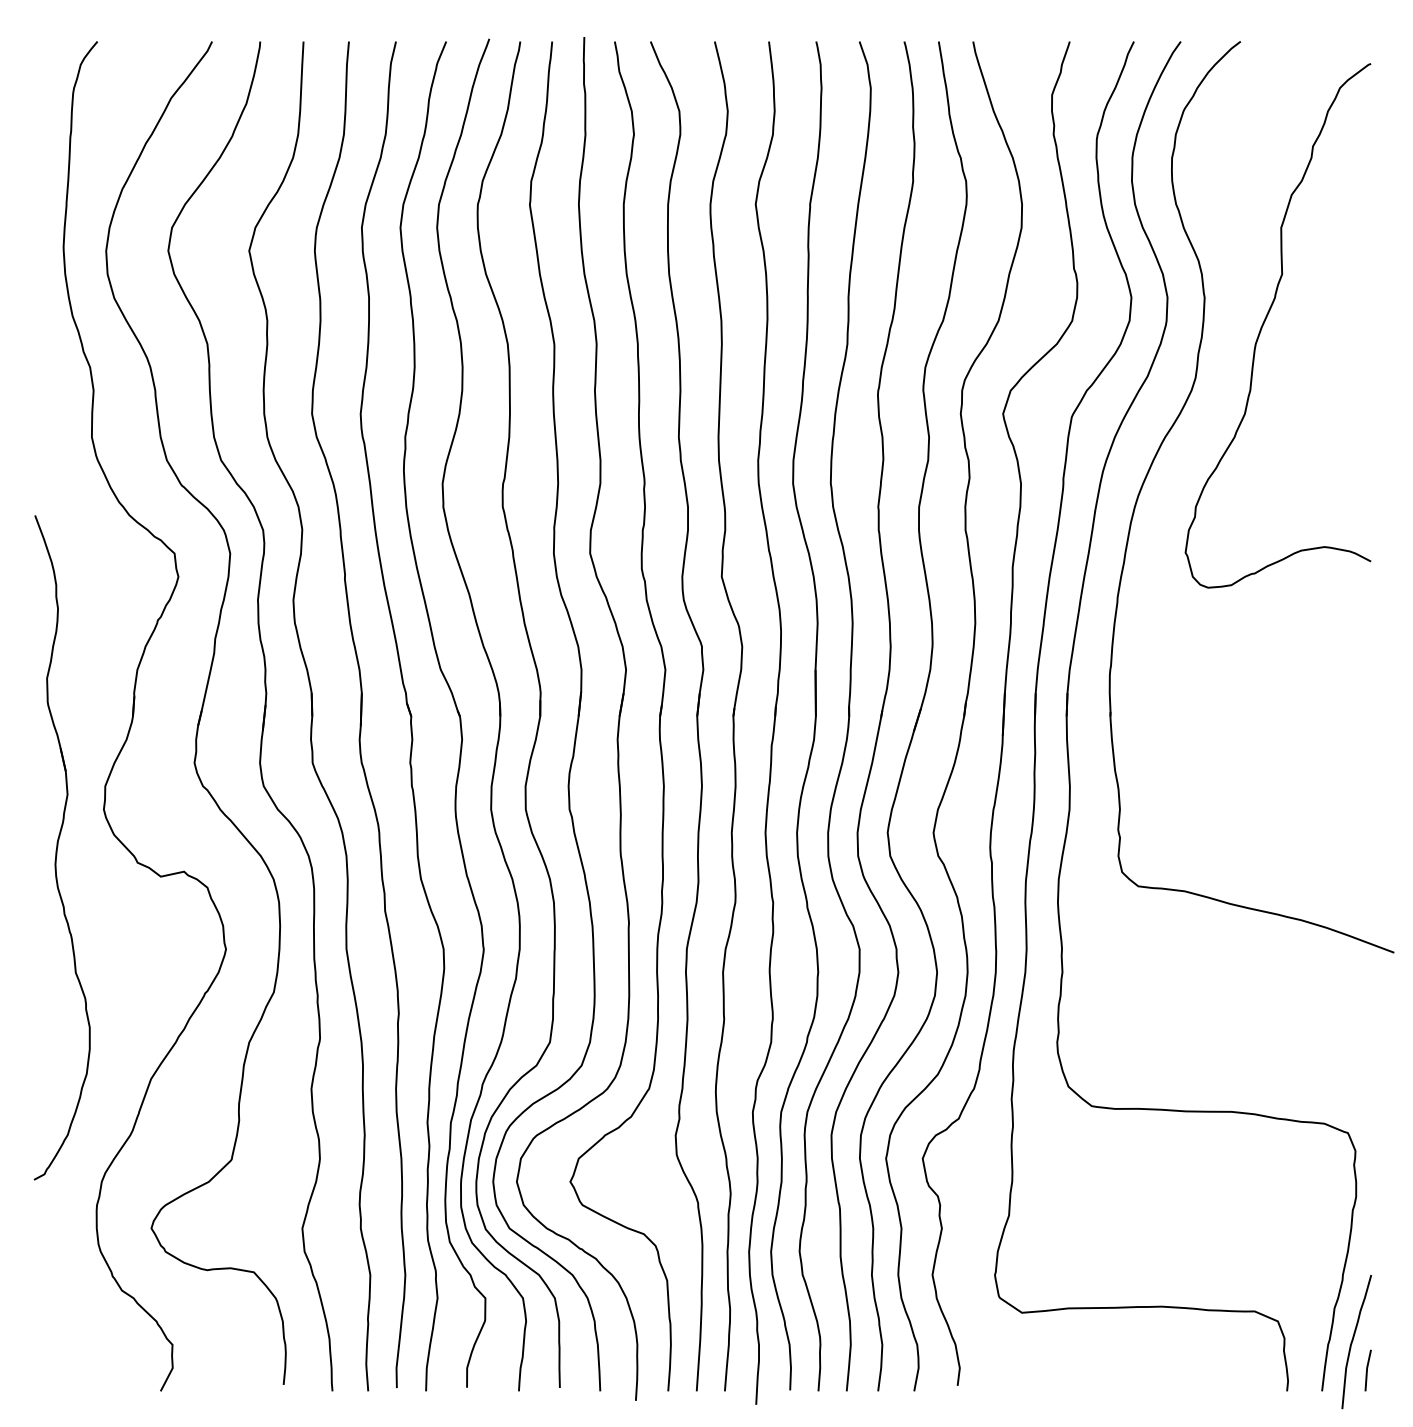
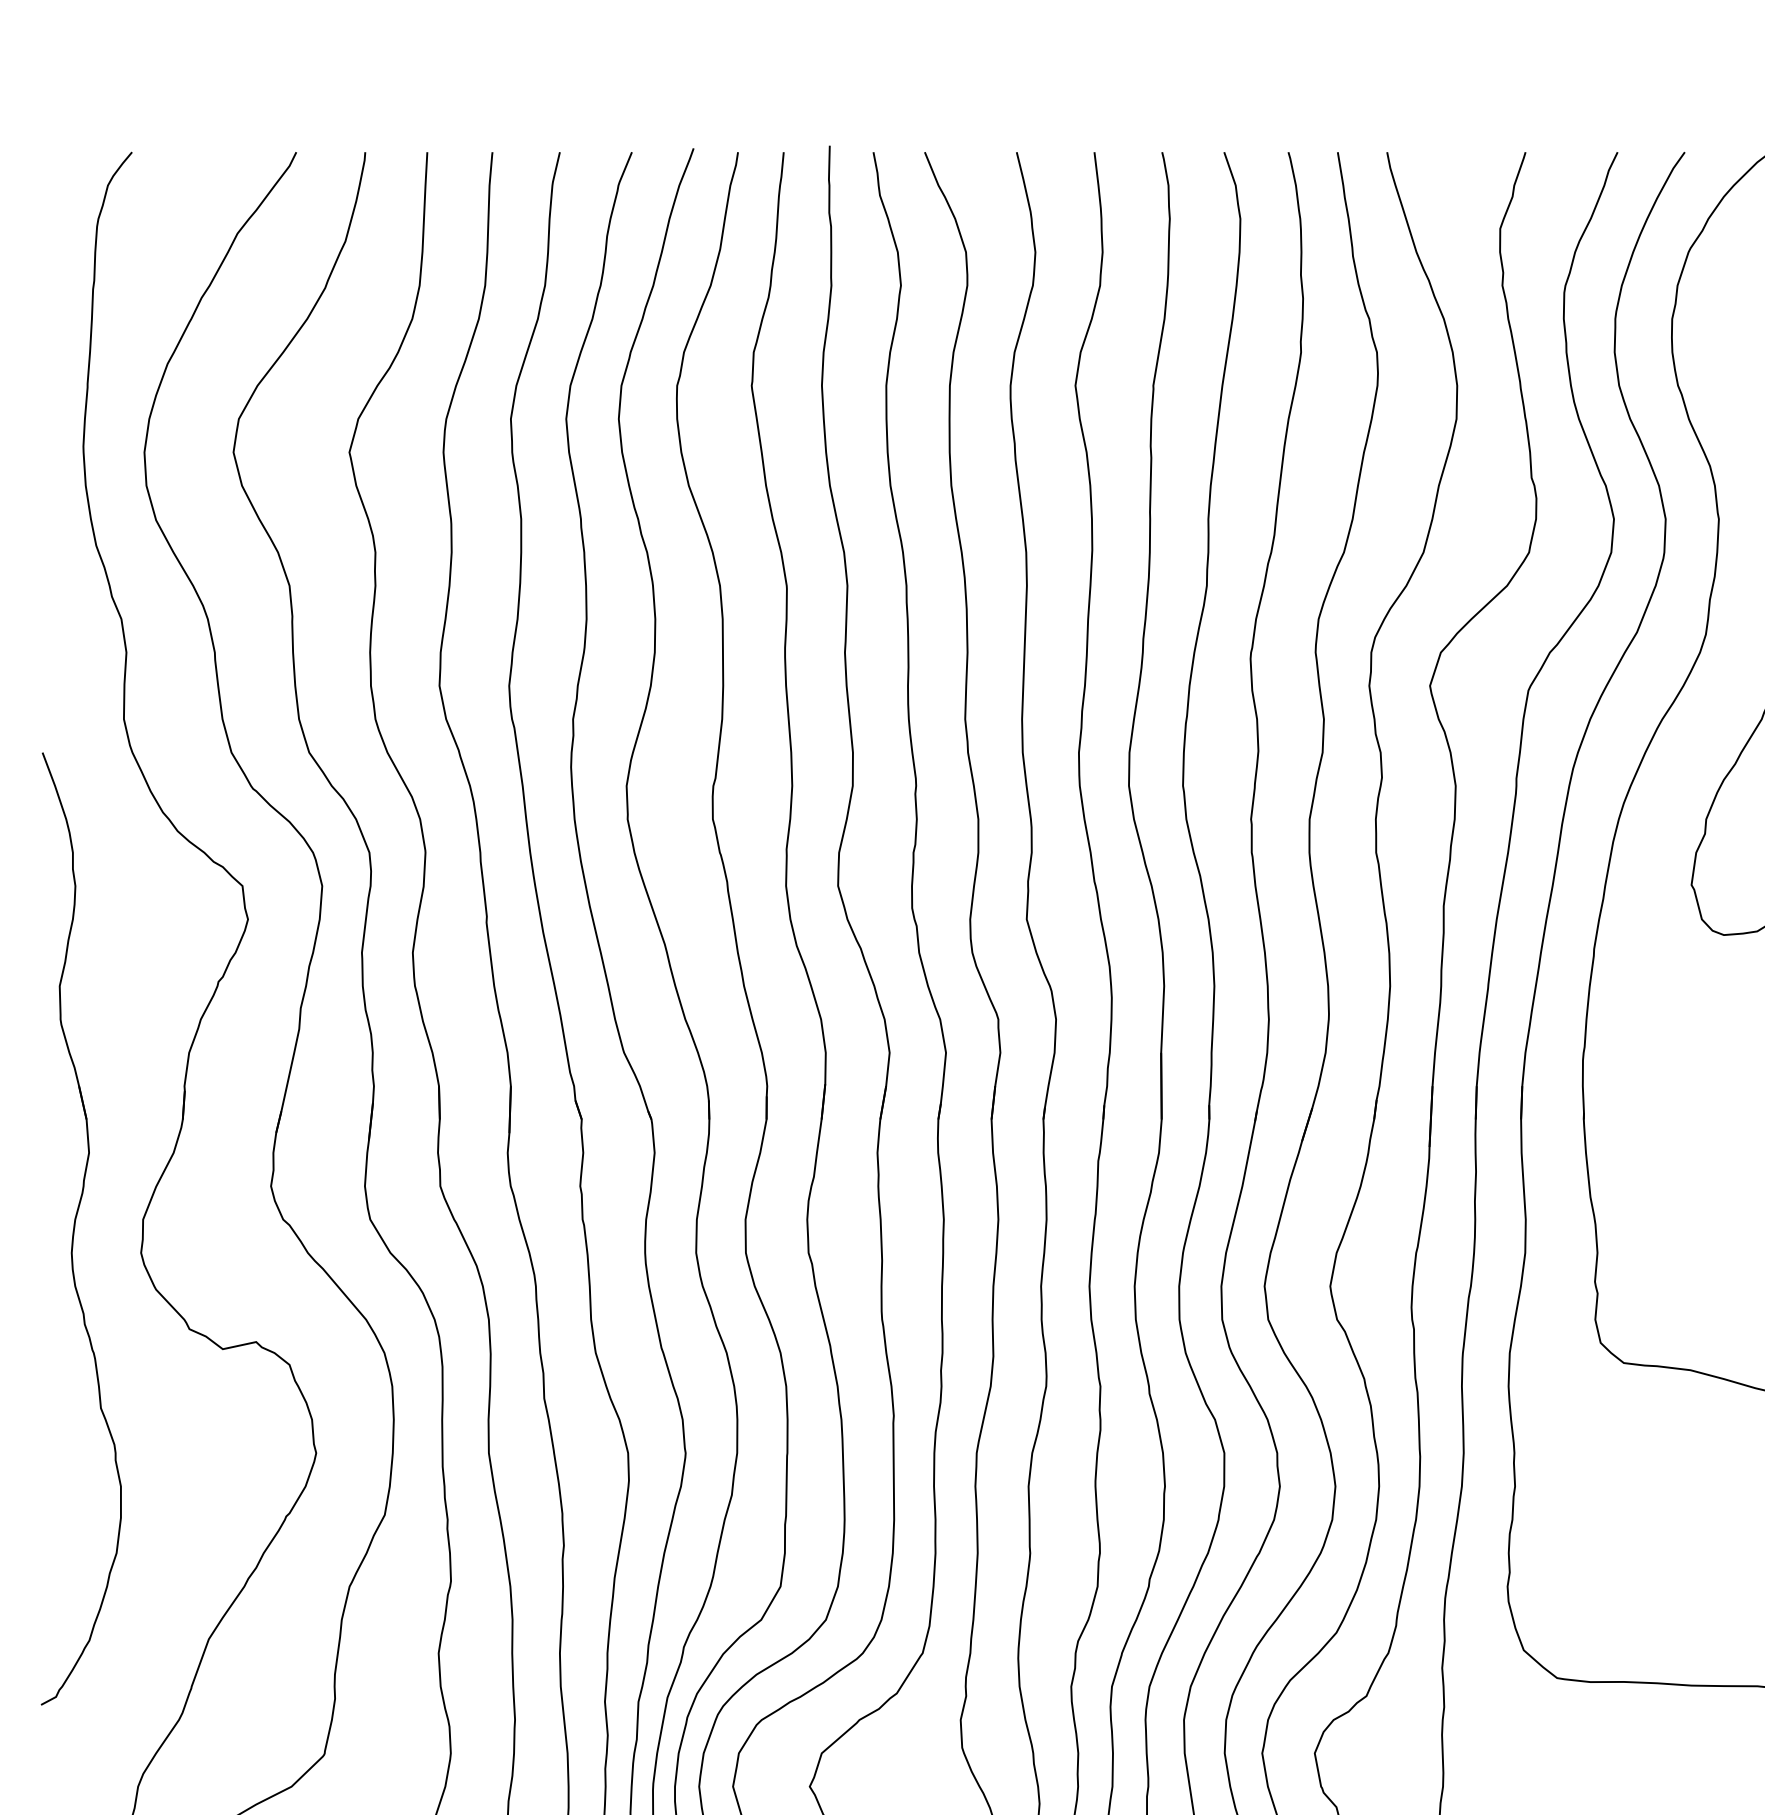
part: (61, 847) -> (80, 1228), moved

